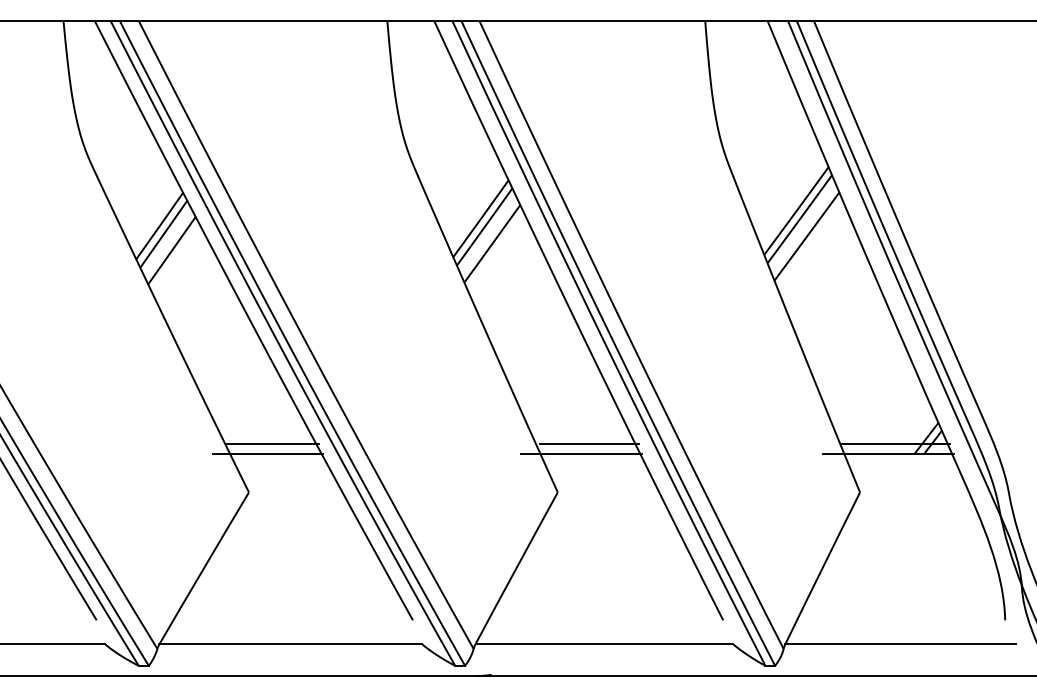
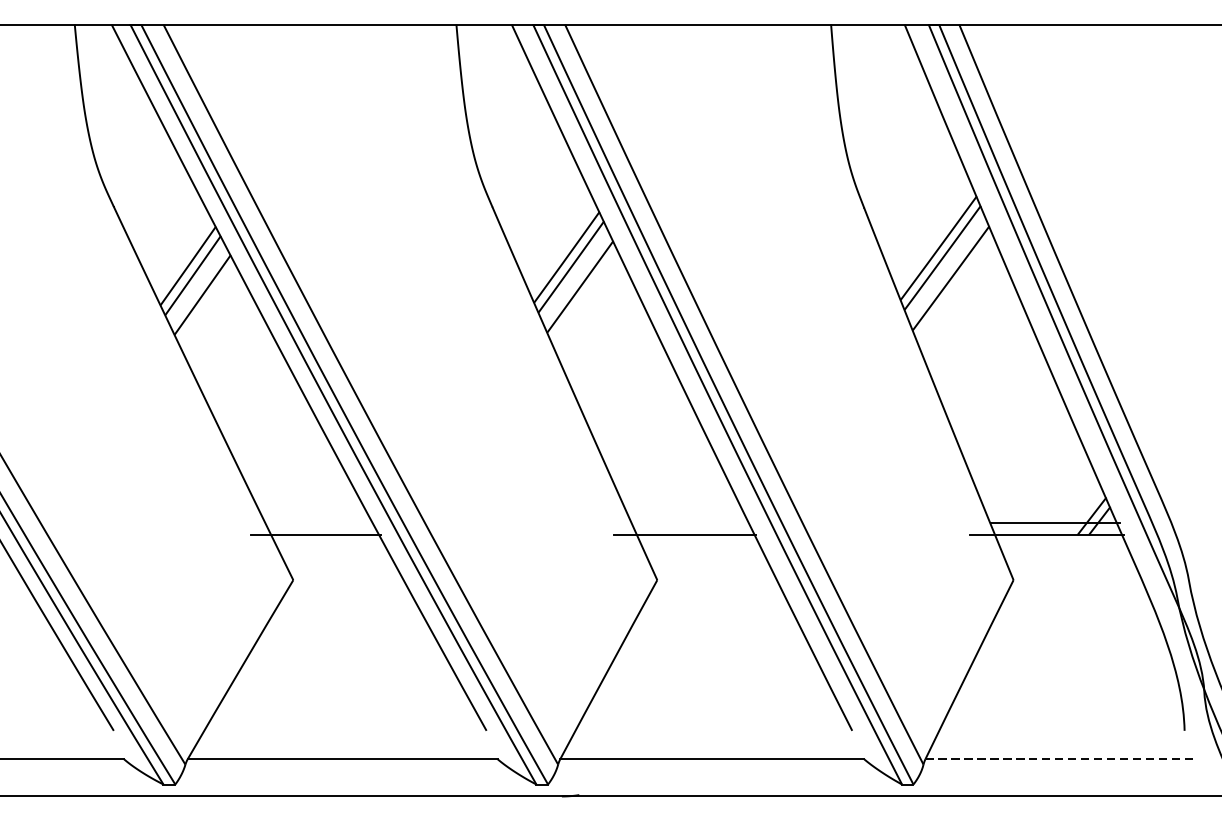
line: (271, 443) -> (319, 522), removed
line: (589, 443) -> (694, 522), removed
line: (901, 644) -> (1062, 759), solid -> dashed

